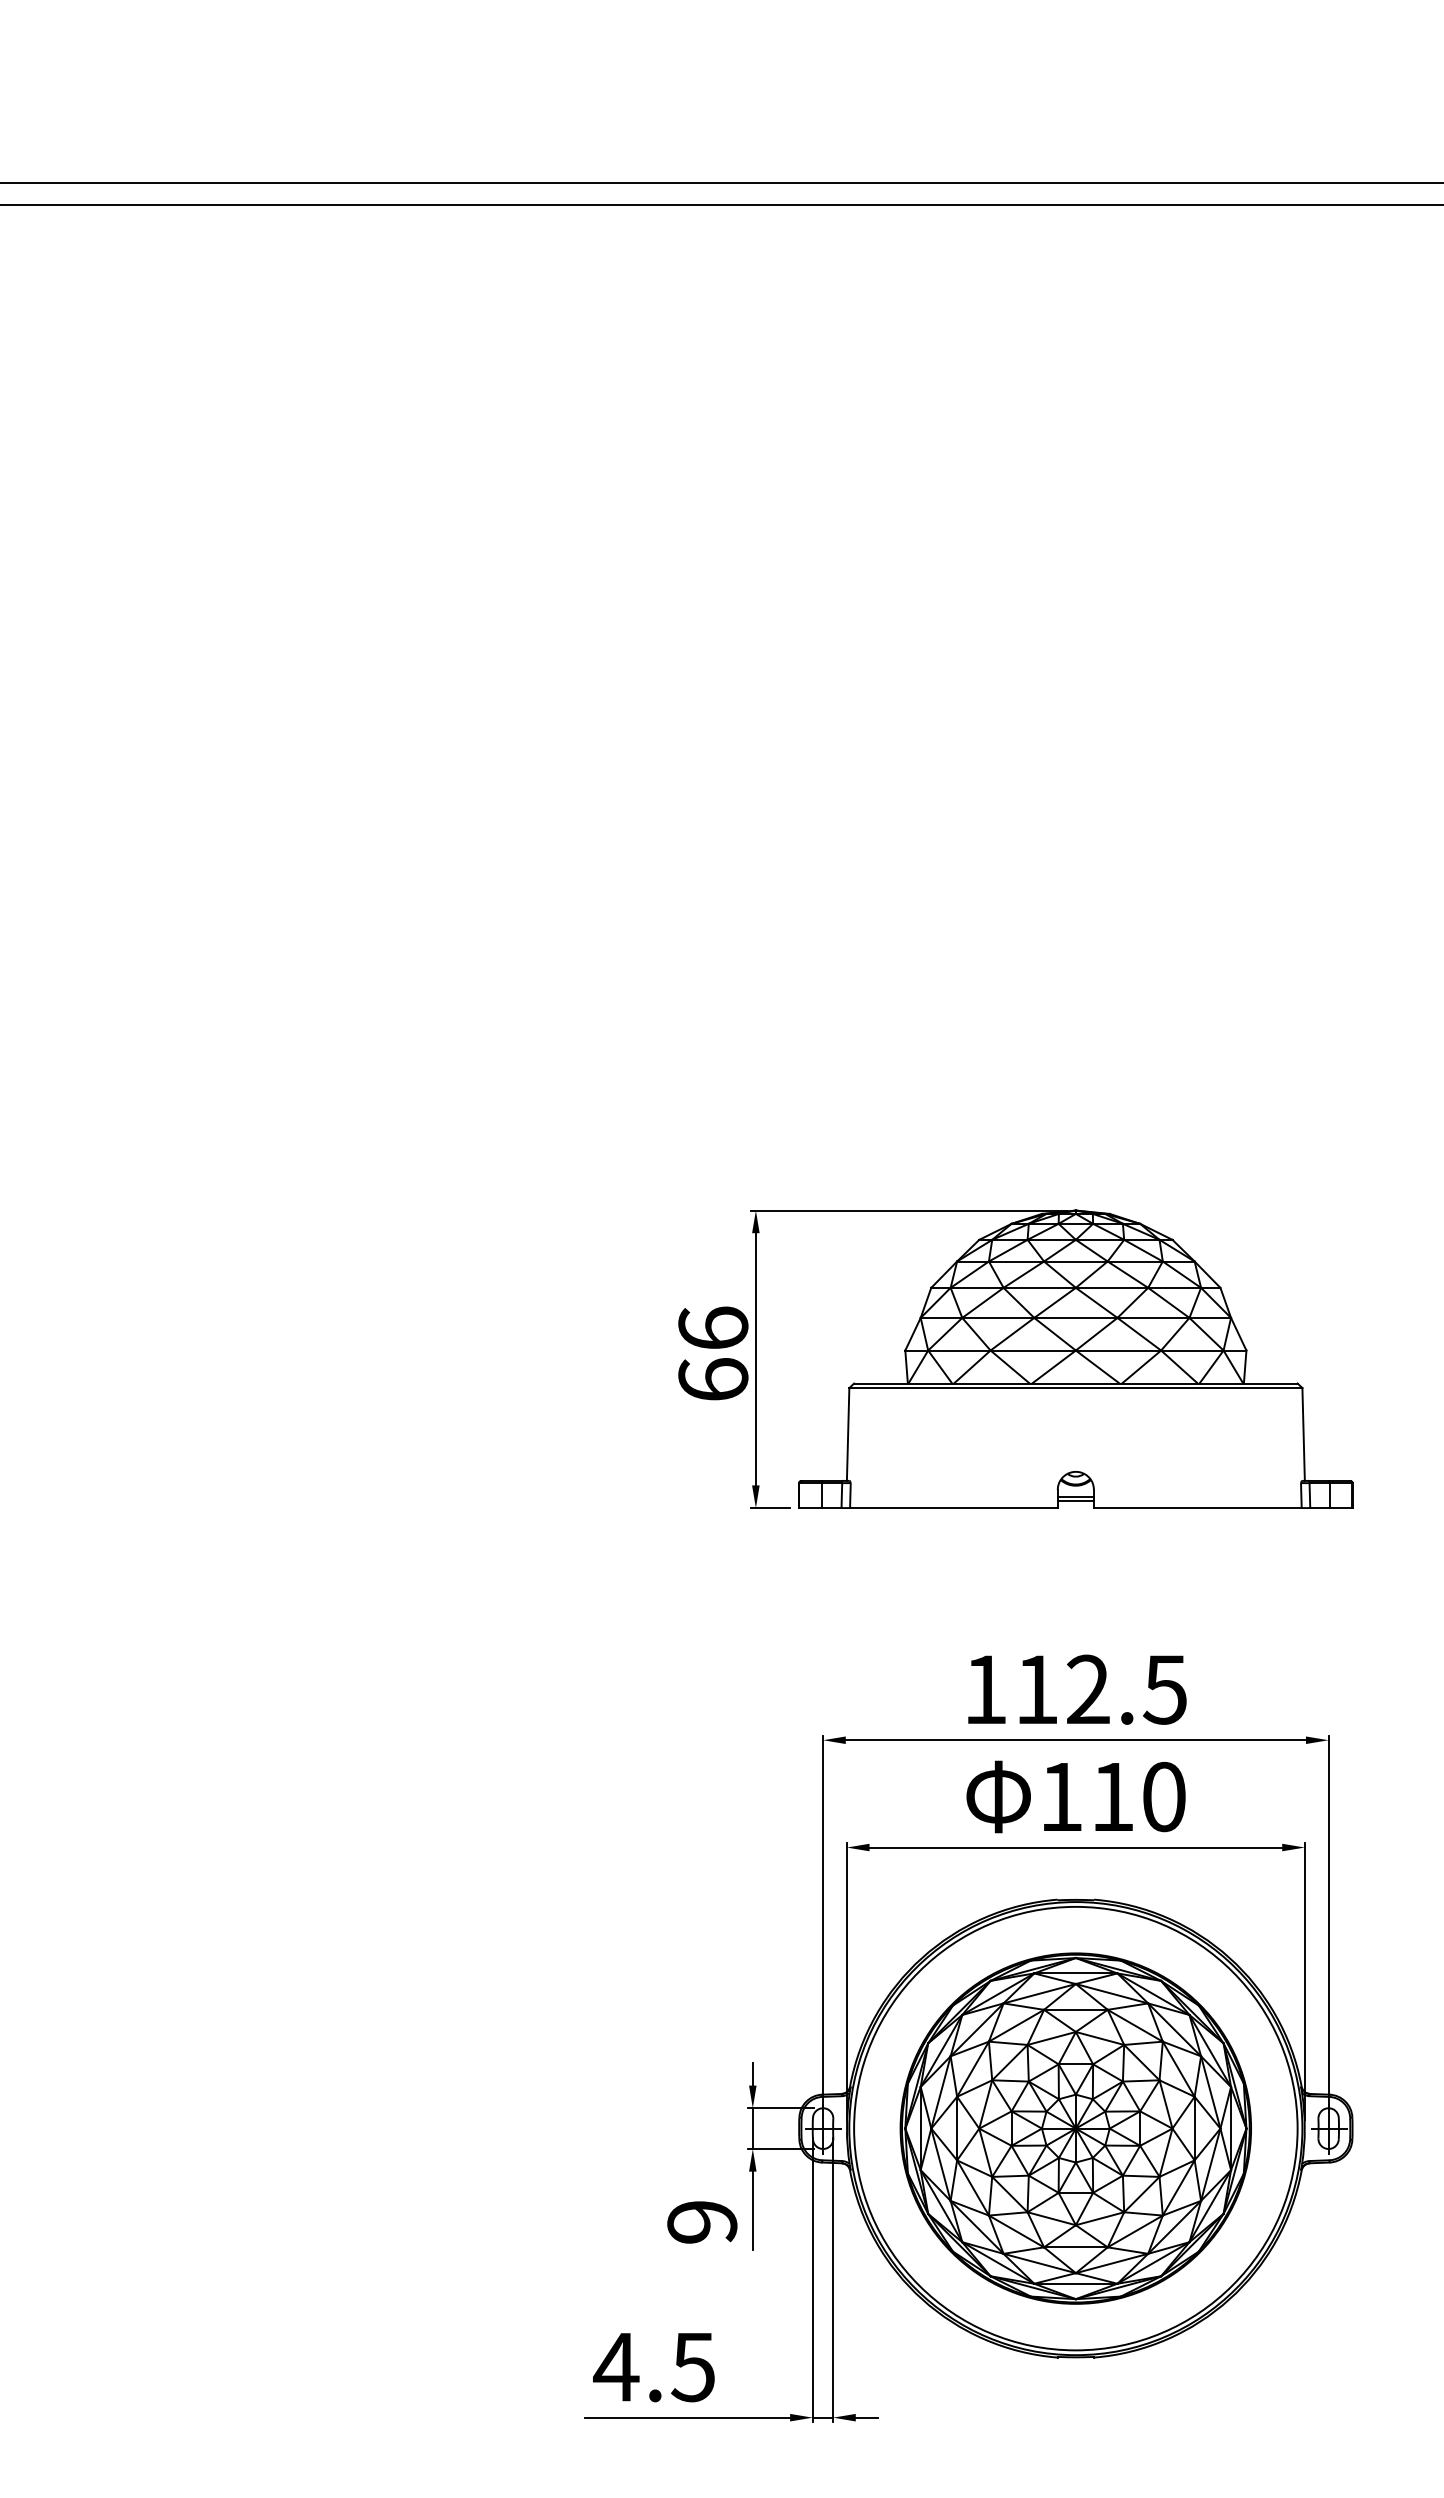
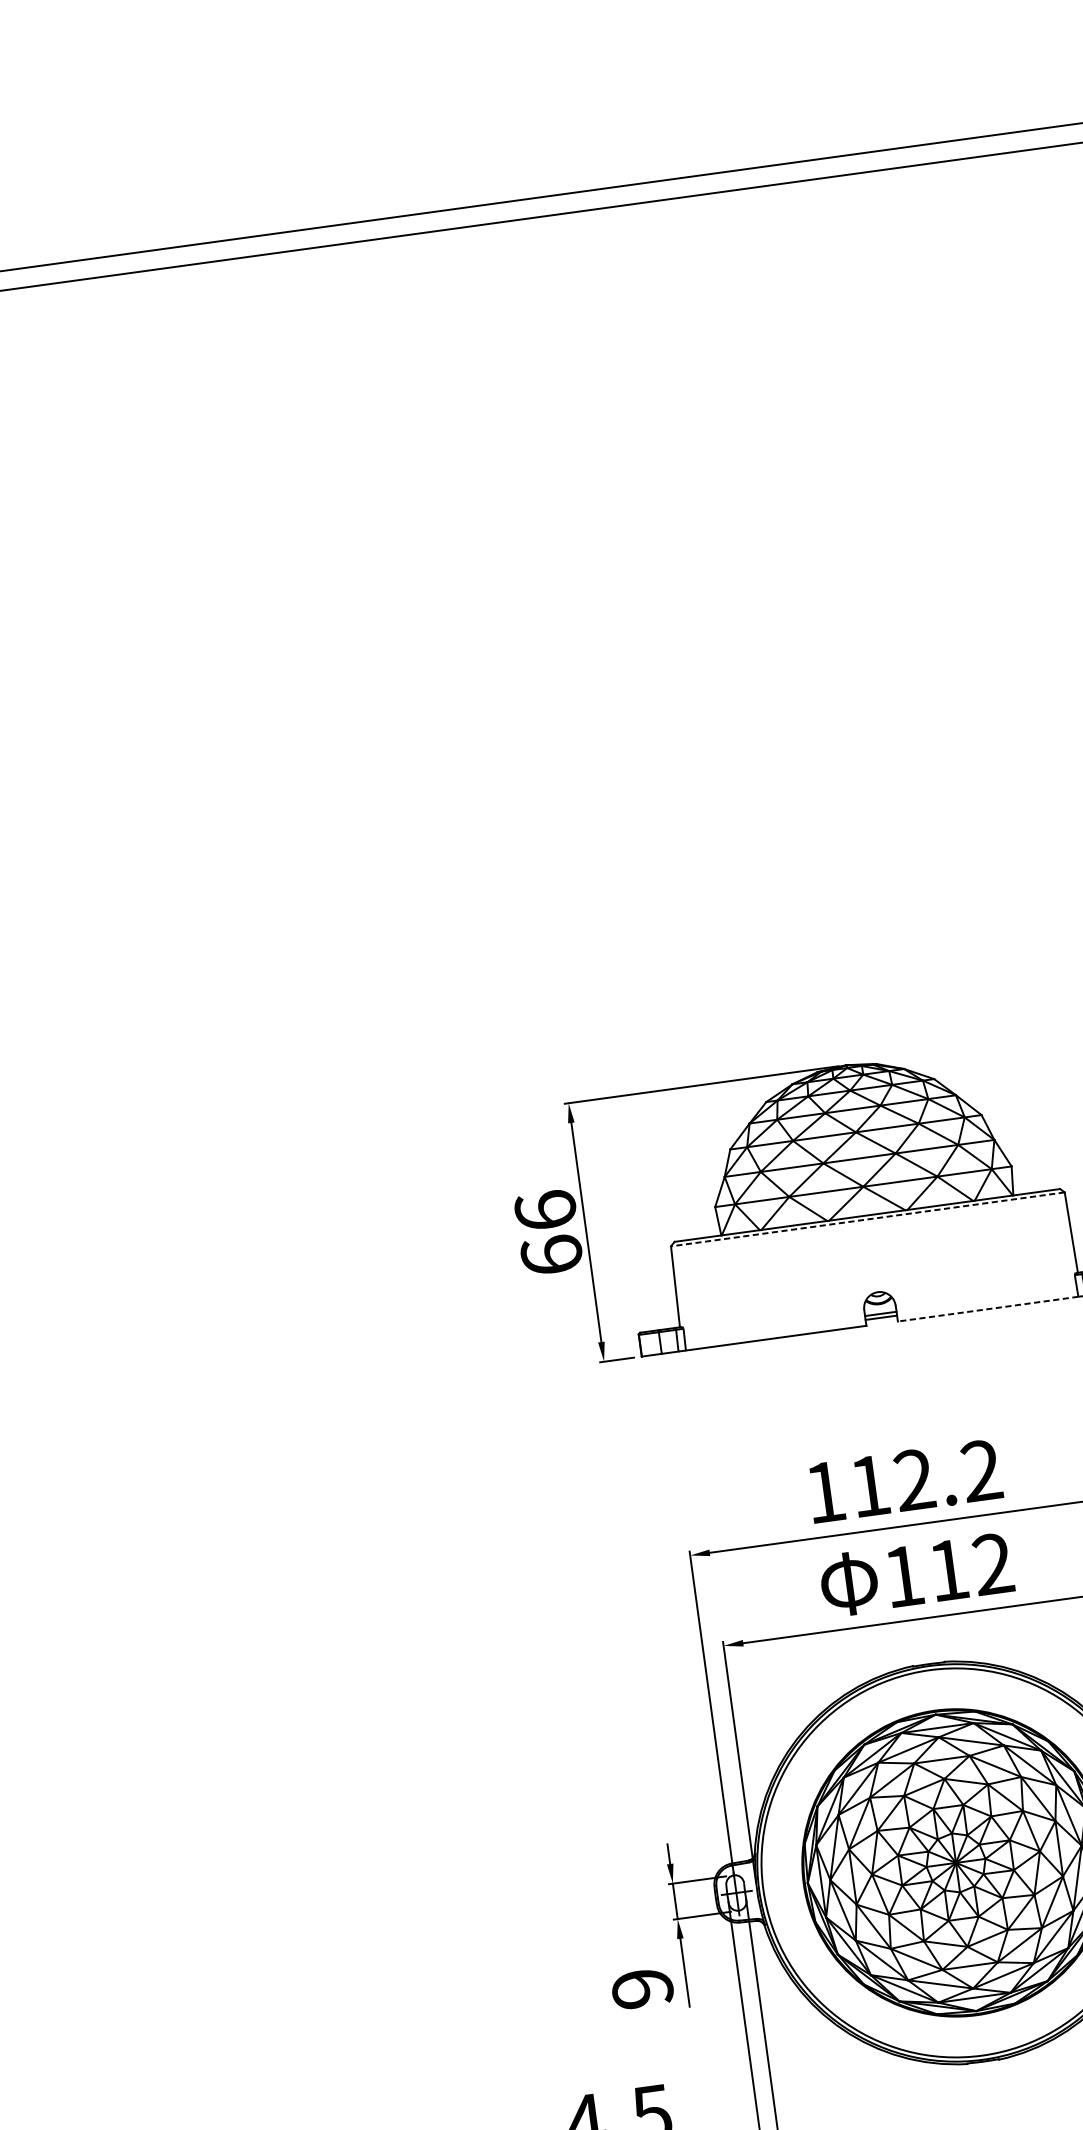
line: (1075, 1388) -> (867, 1219), solid -> dashed
line: (1197, 1508) -> (987, 1309), solid -> dashed
text: (1164, 1689) -> (980, 1470), 112.5 -> 112.2
text: (1163, 1797) -> (992, 1564), 110 -> 112

